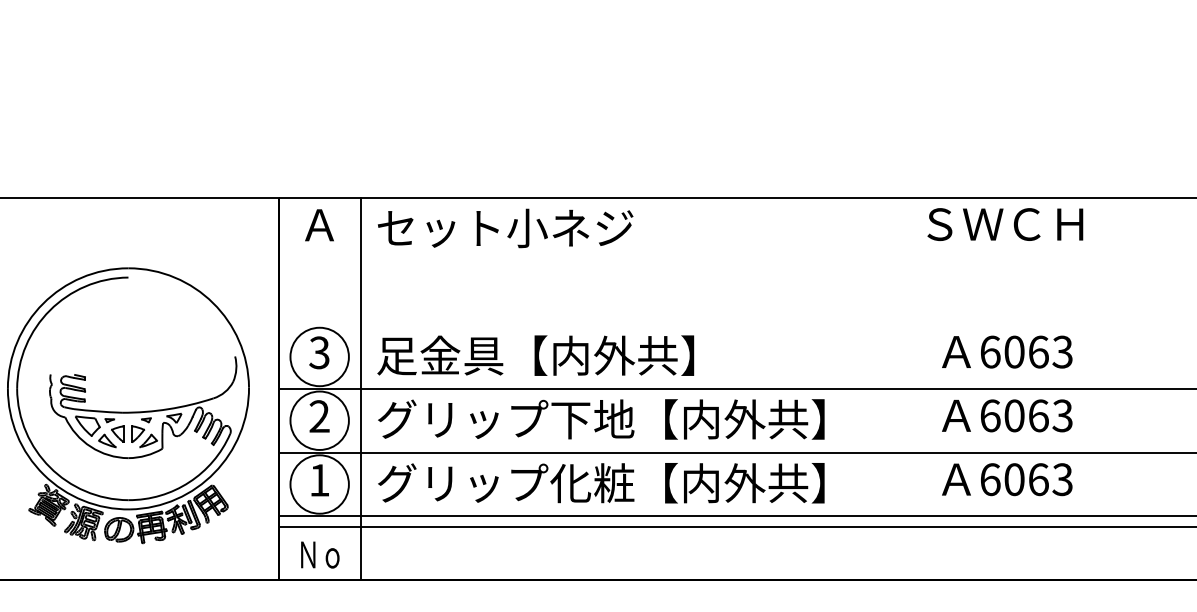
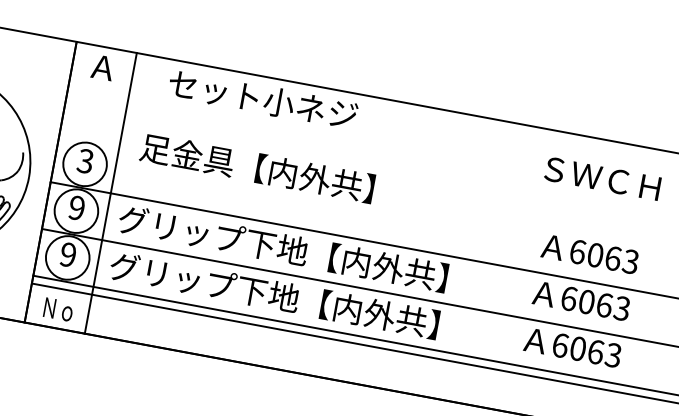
text: (1005, 224) -> (602, 178), moved
text: (505, 228) -> (263, 99), moved
text: (535, 355) -> (257, 167), moved
text: (319, 416) -> (76, 208), 2 -> 9
text: (319, 479) -> (68, 254), 1 -> 9
text: (592, 483) -> (268, 294), グリップ化粧【内外共】 -> グリップ下地【内外共】

